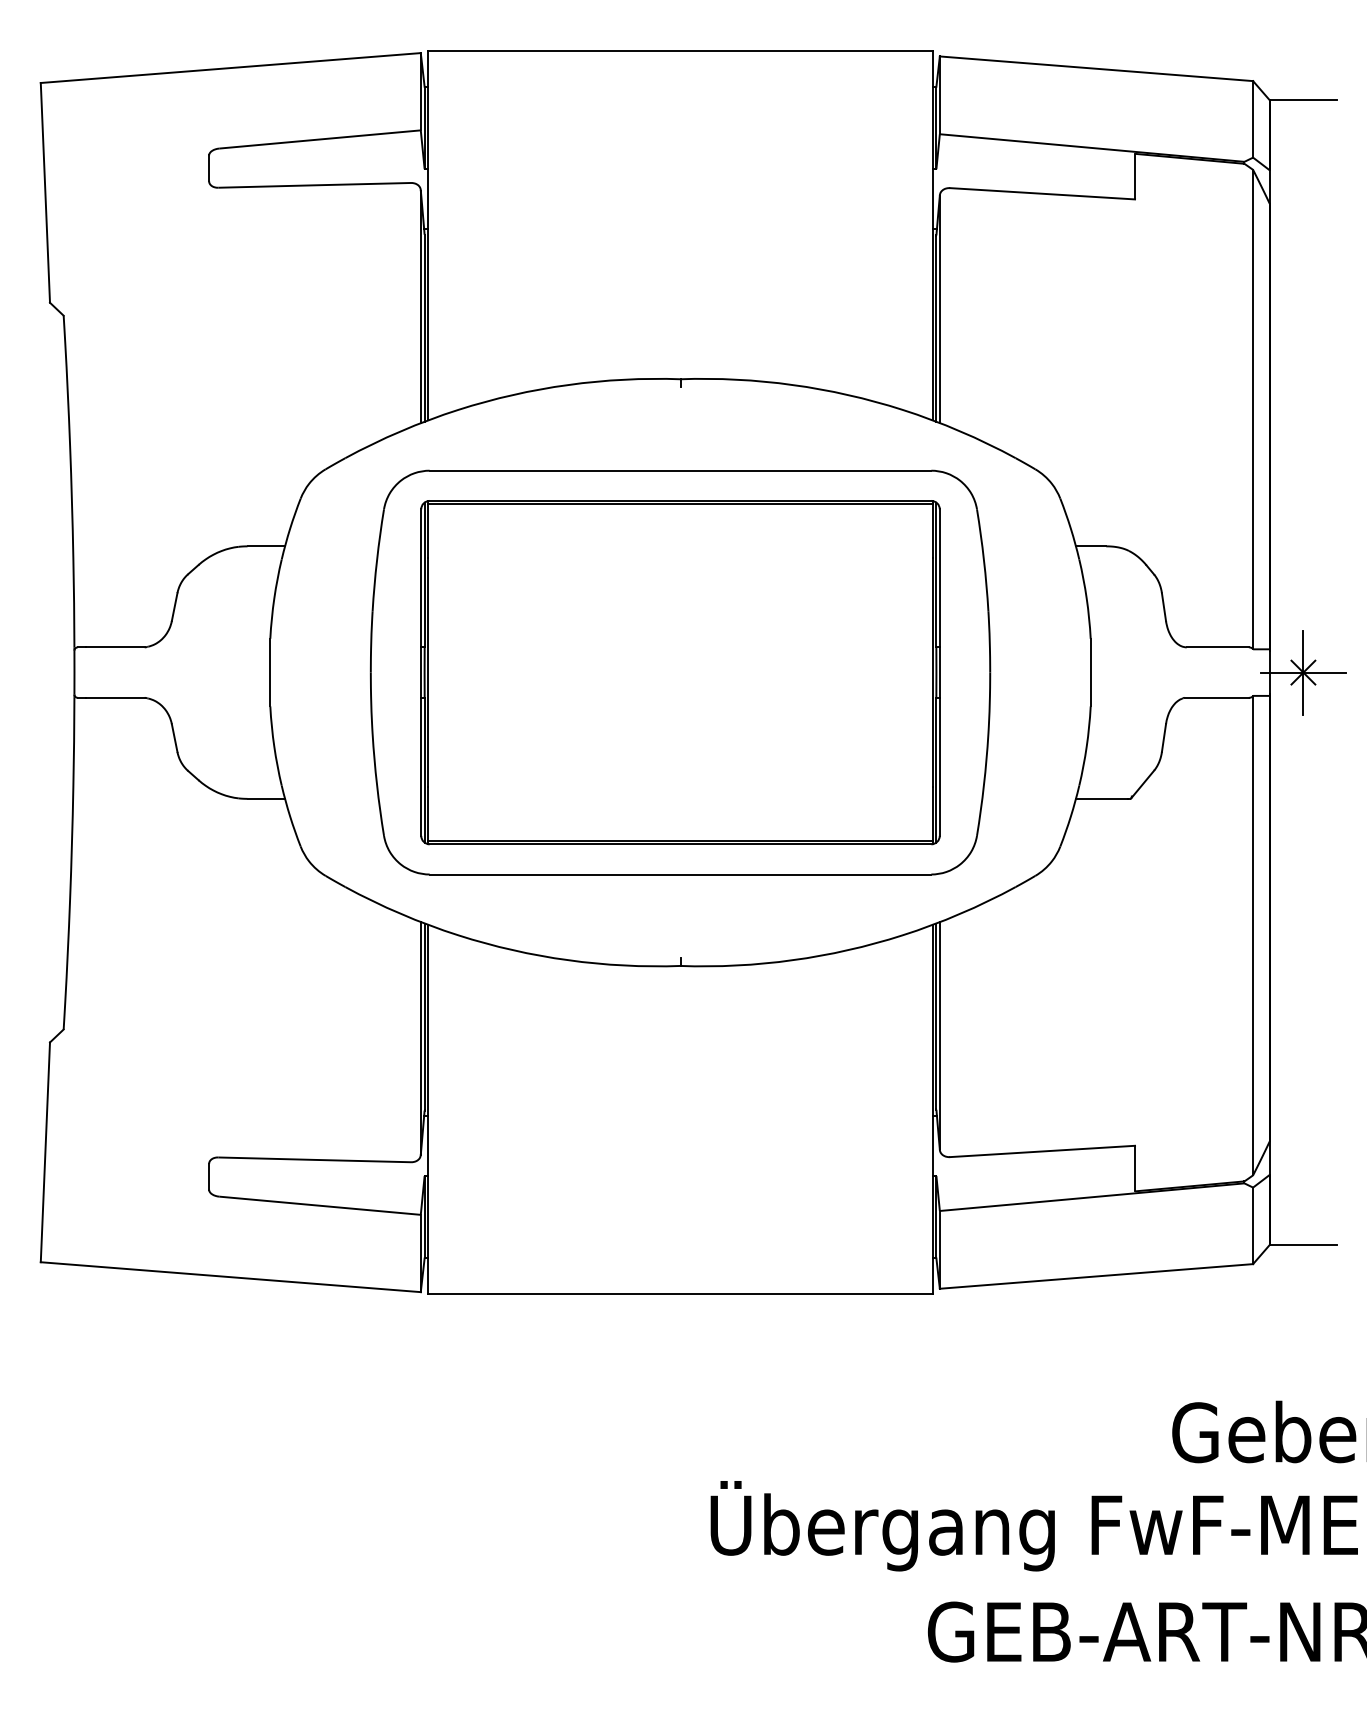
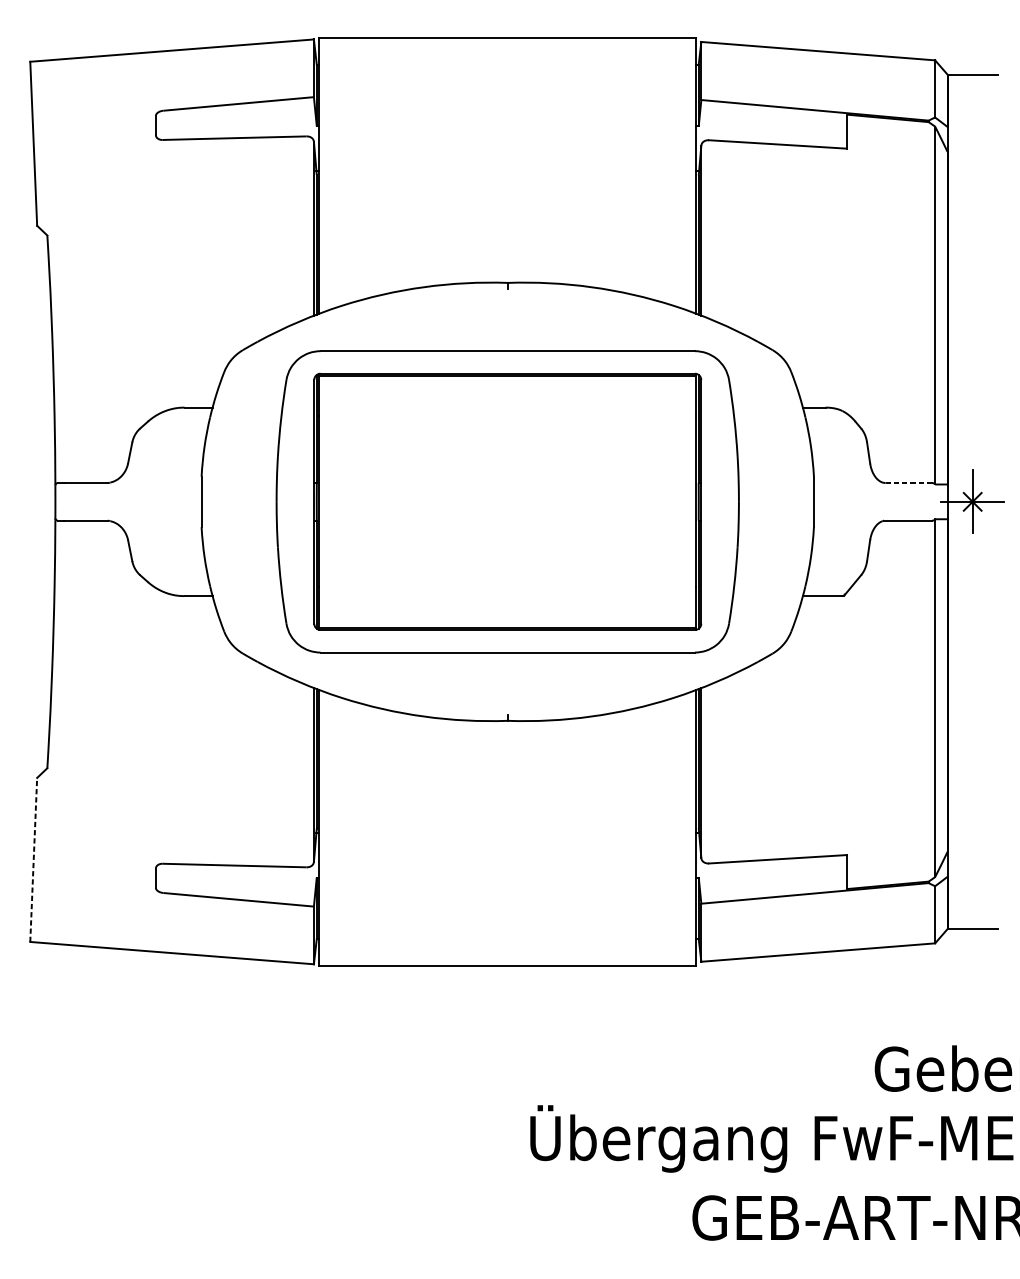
line: (1217, 647) -> (908, 483), solid -> dashed
line: (45, 1152) -> (33, 860), solid -> dashed

